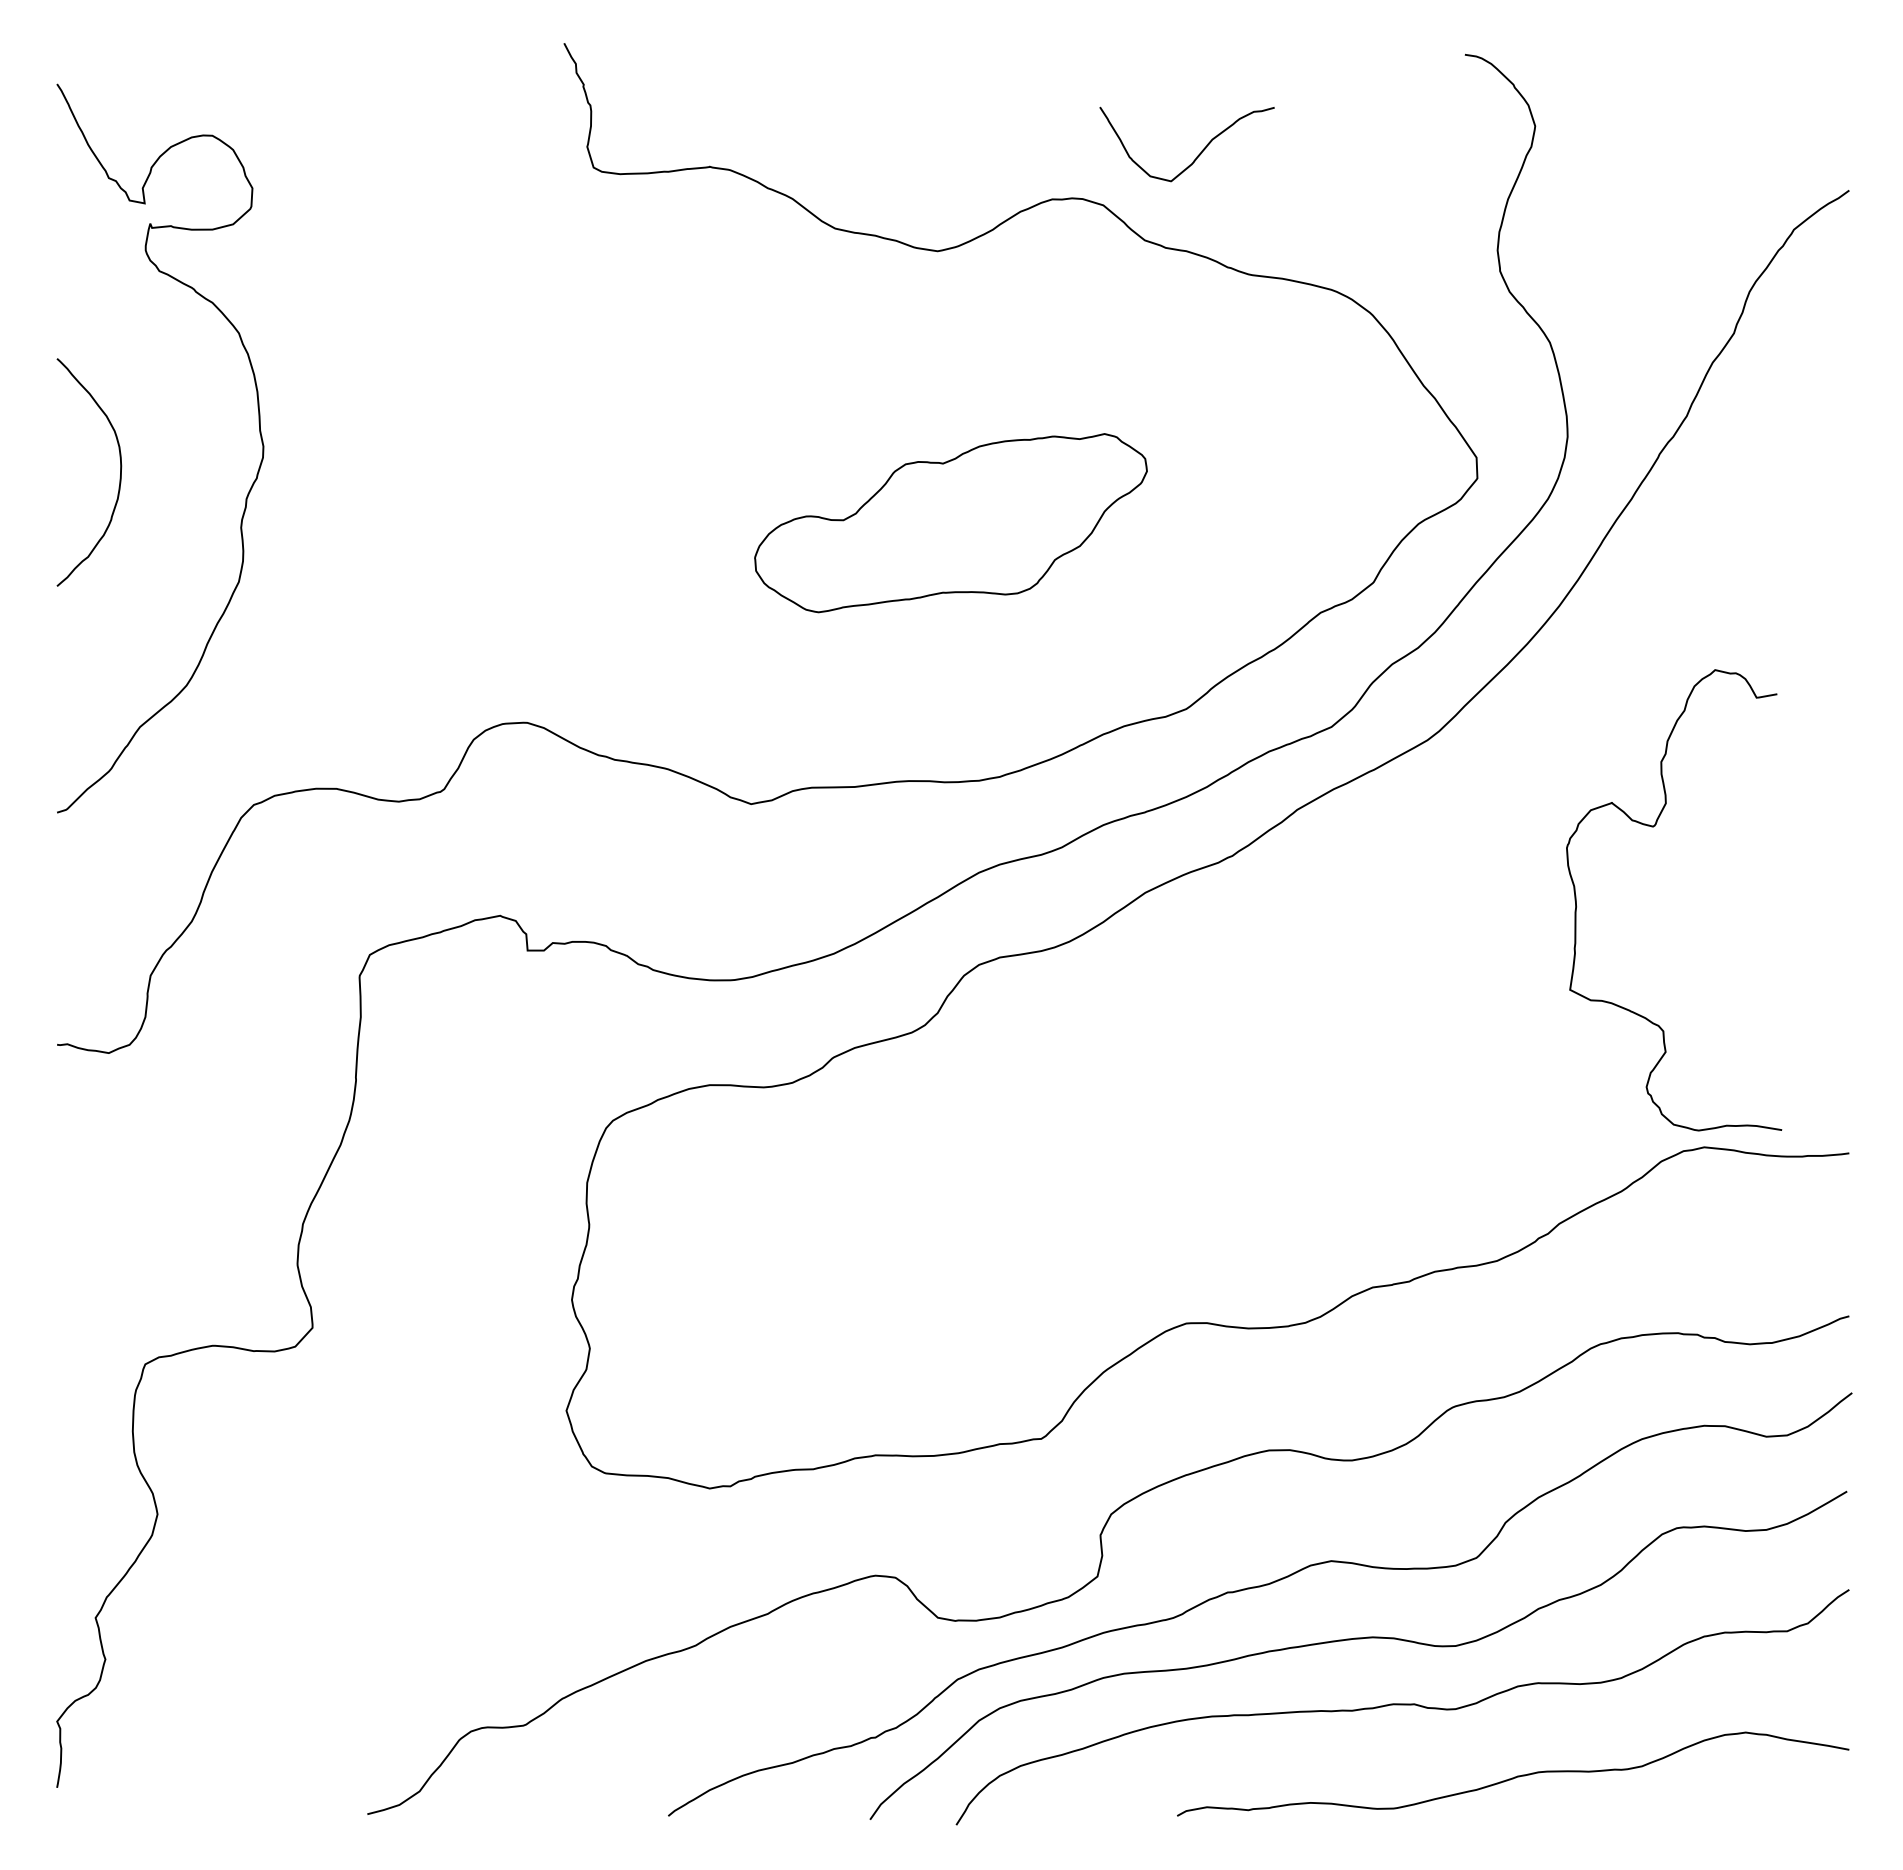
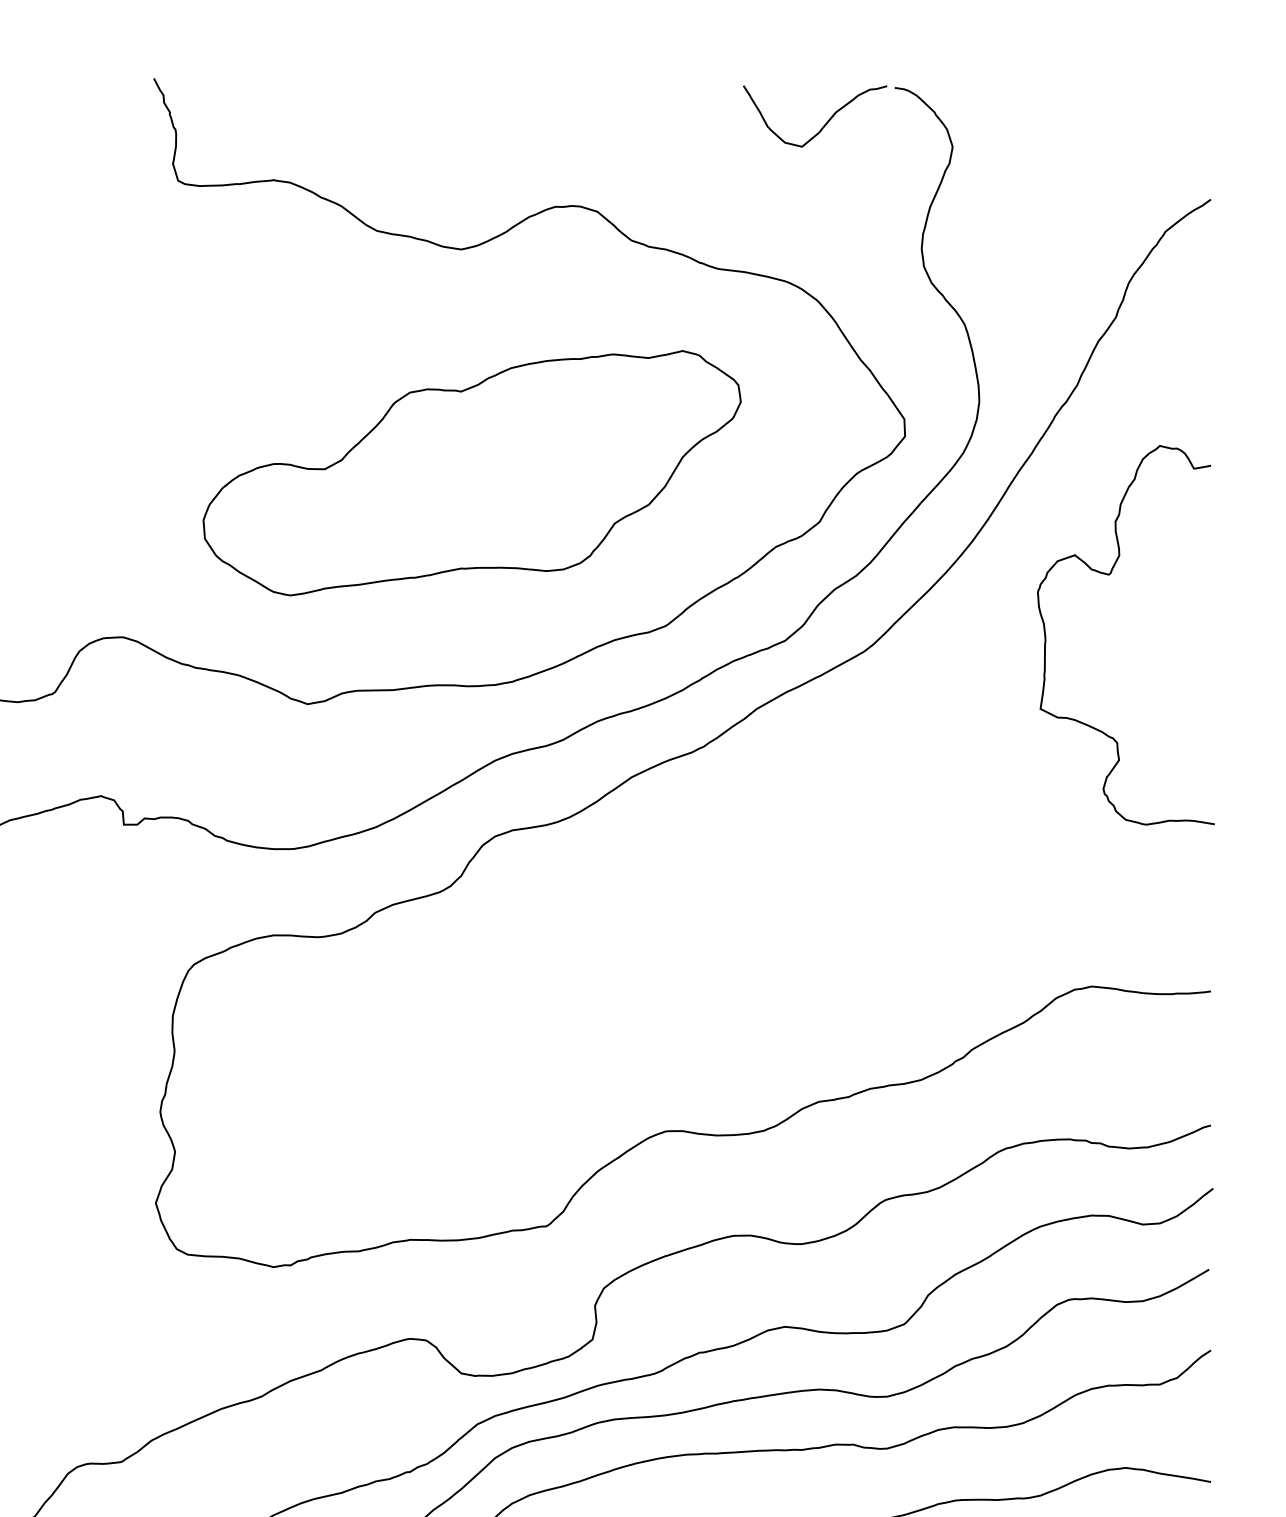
curve: (1197, 155) -> (823, 125), moved
part: (950, 522) -> (471, 472), size x1.67
curve: (1653, 827) -> (1109, 575), moved

